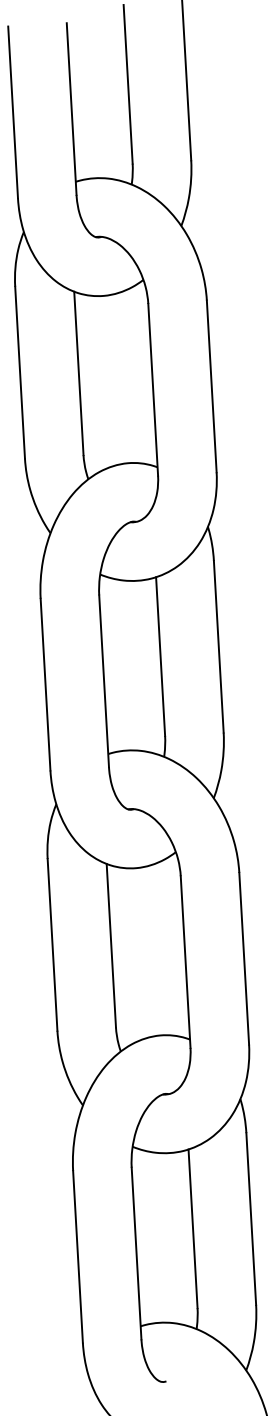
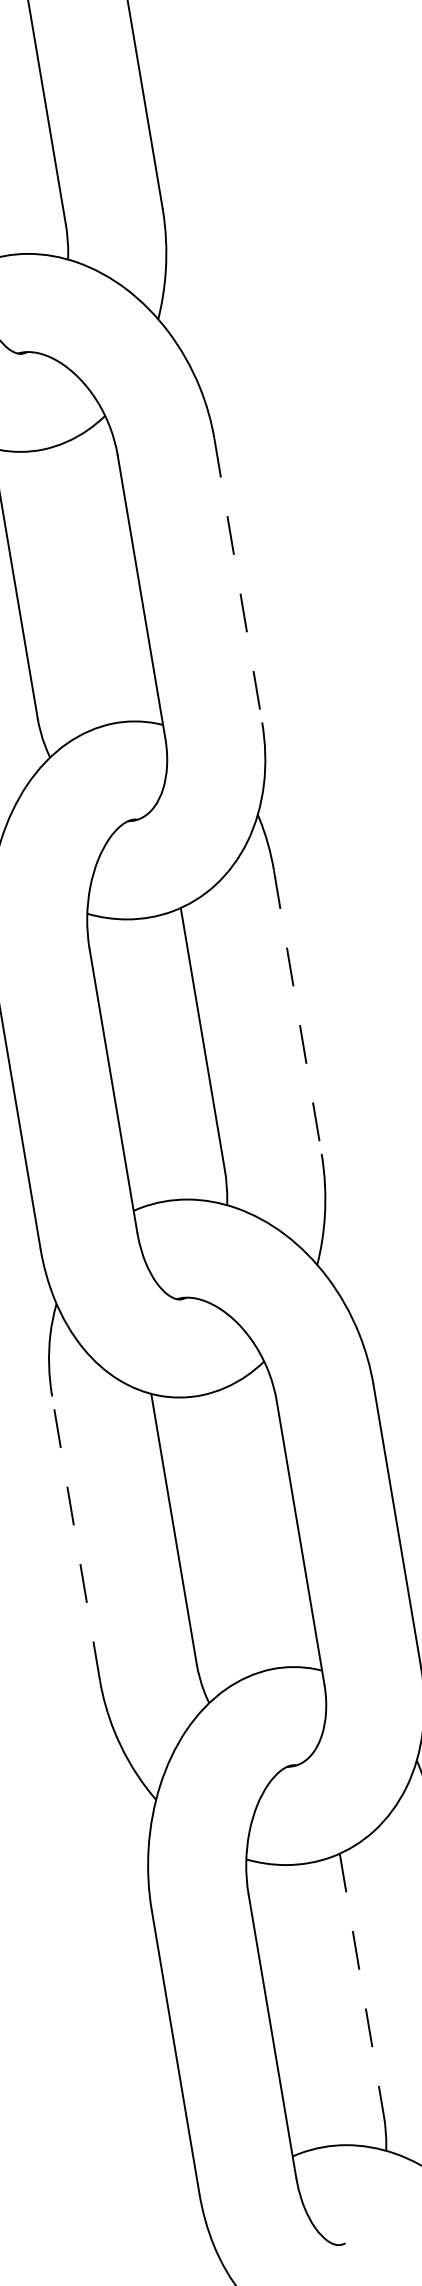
line: (211, 386) -> (237, 580), solid -> dashed
line: (218, 646) -> (297, 1011), solid -> dashed
line: (52, 944) -> (75, 1537), solid -> dashed
line: (193, 1229) -> (362, 1985), solid -> dashed

